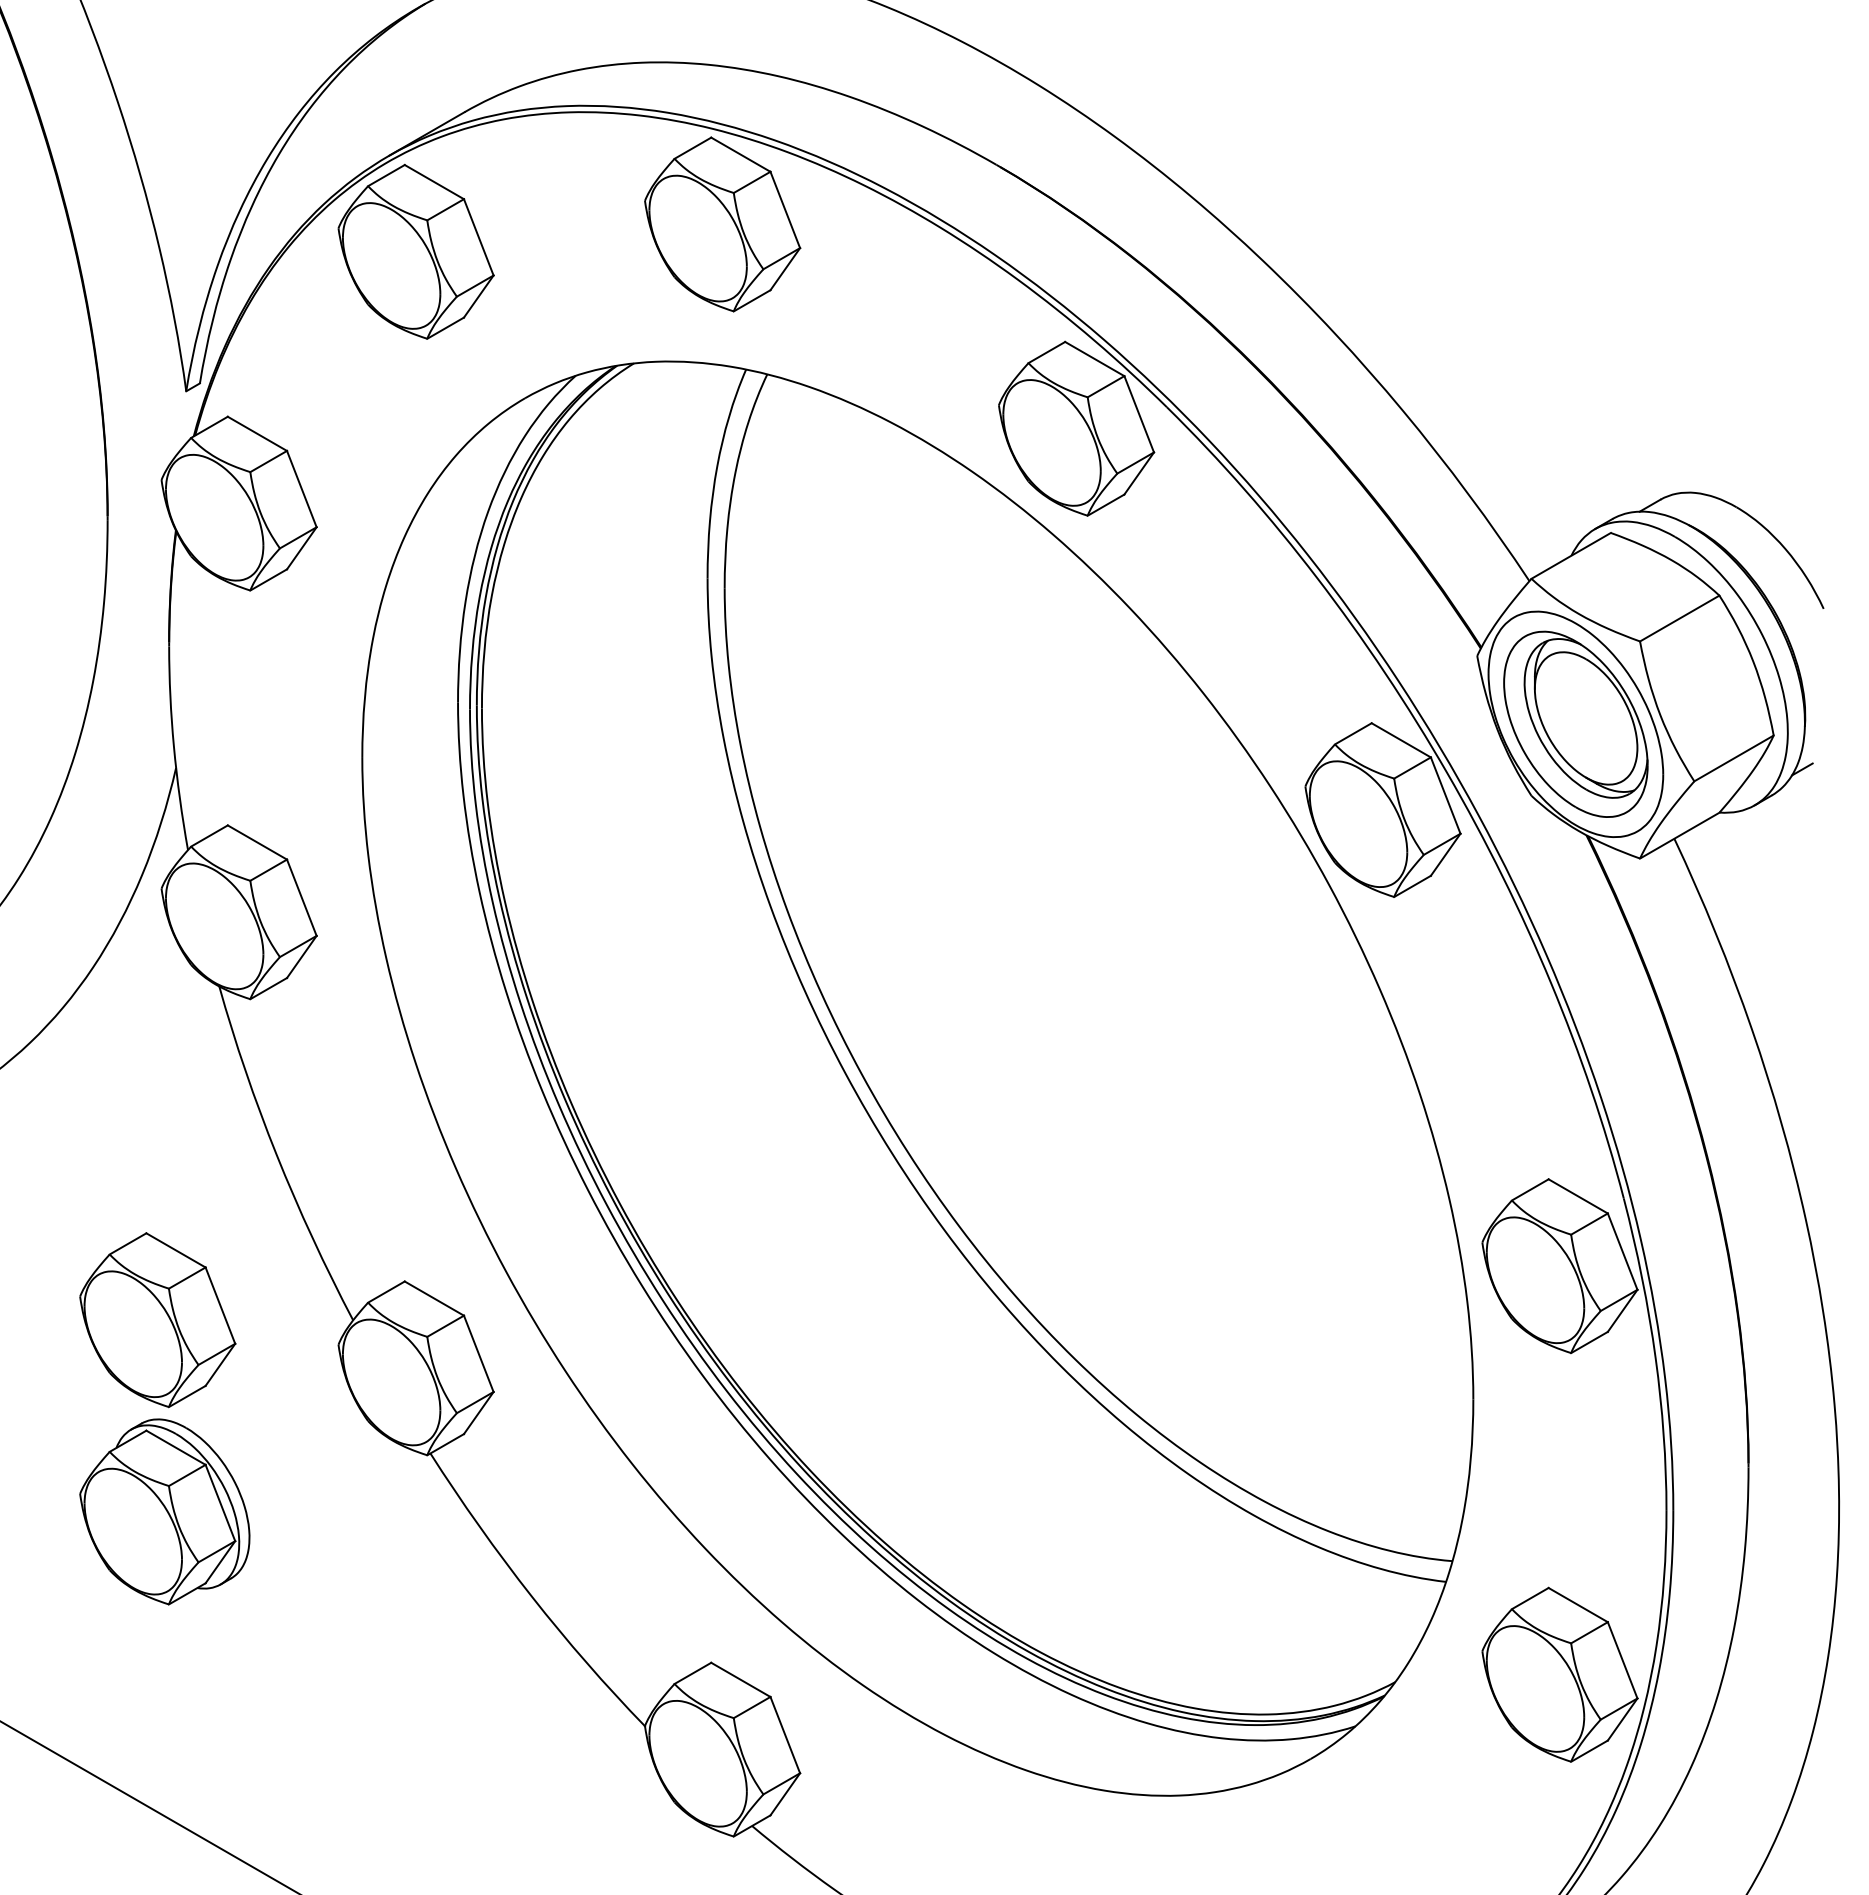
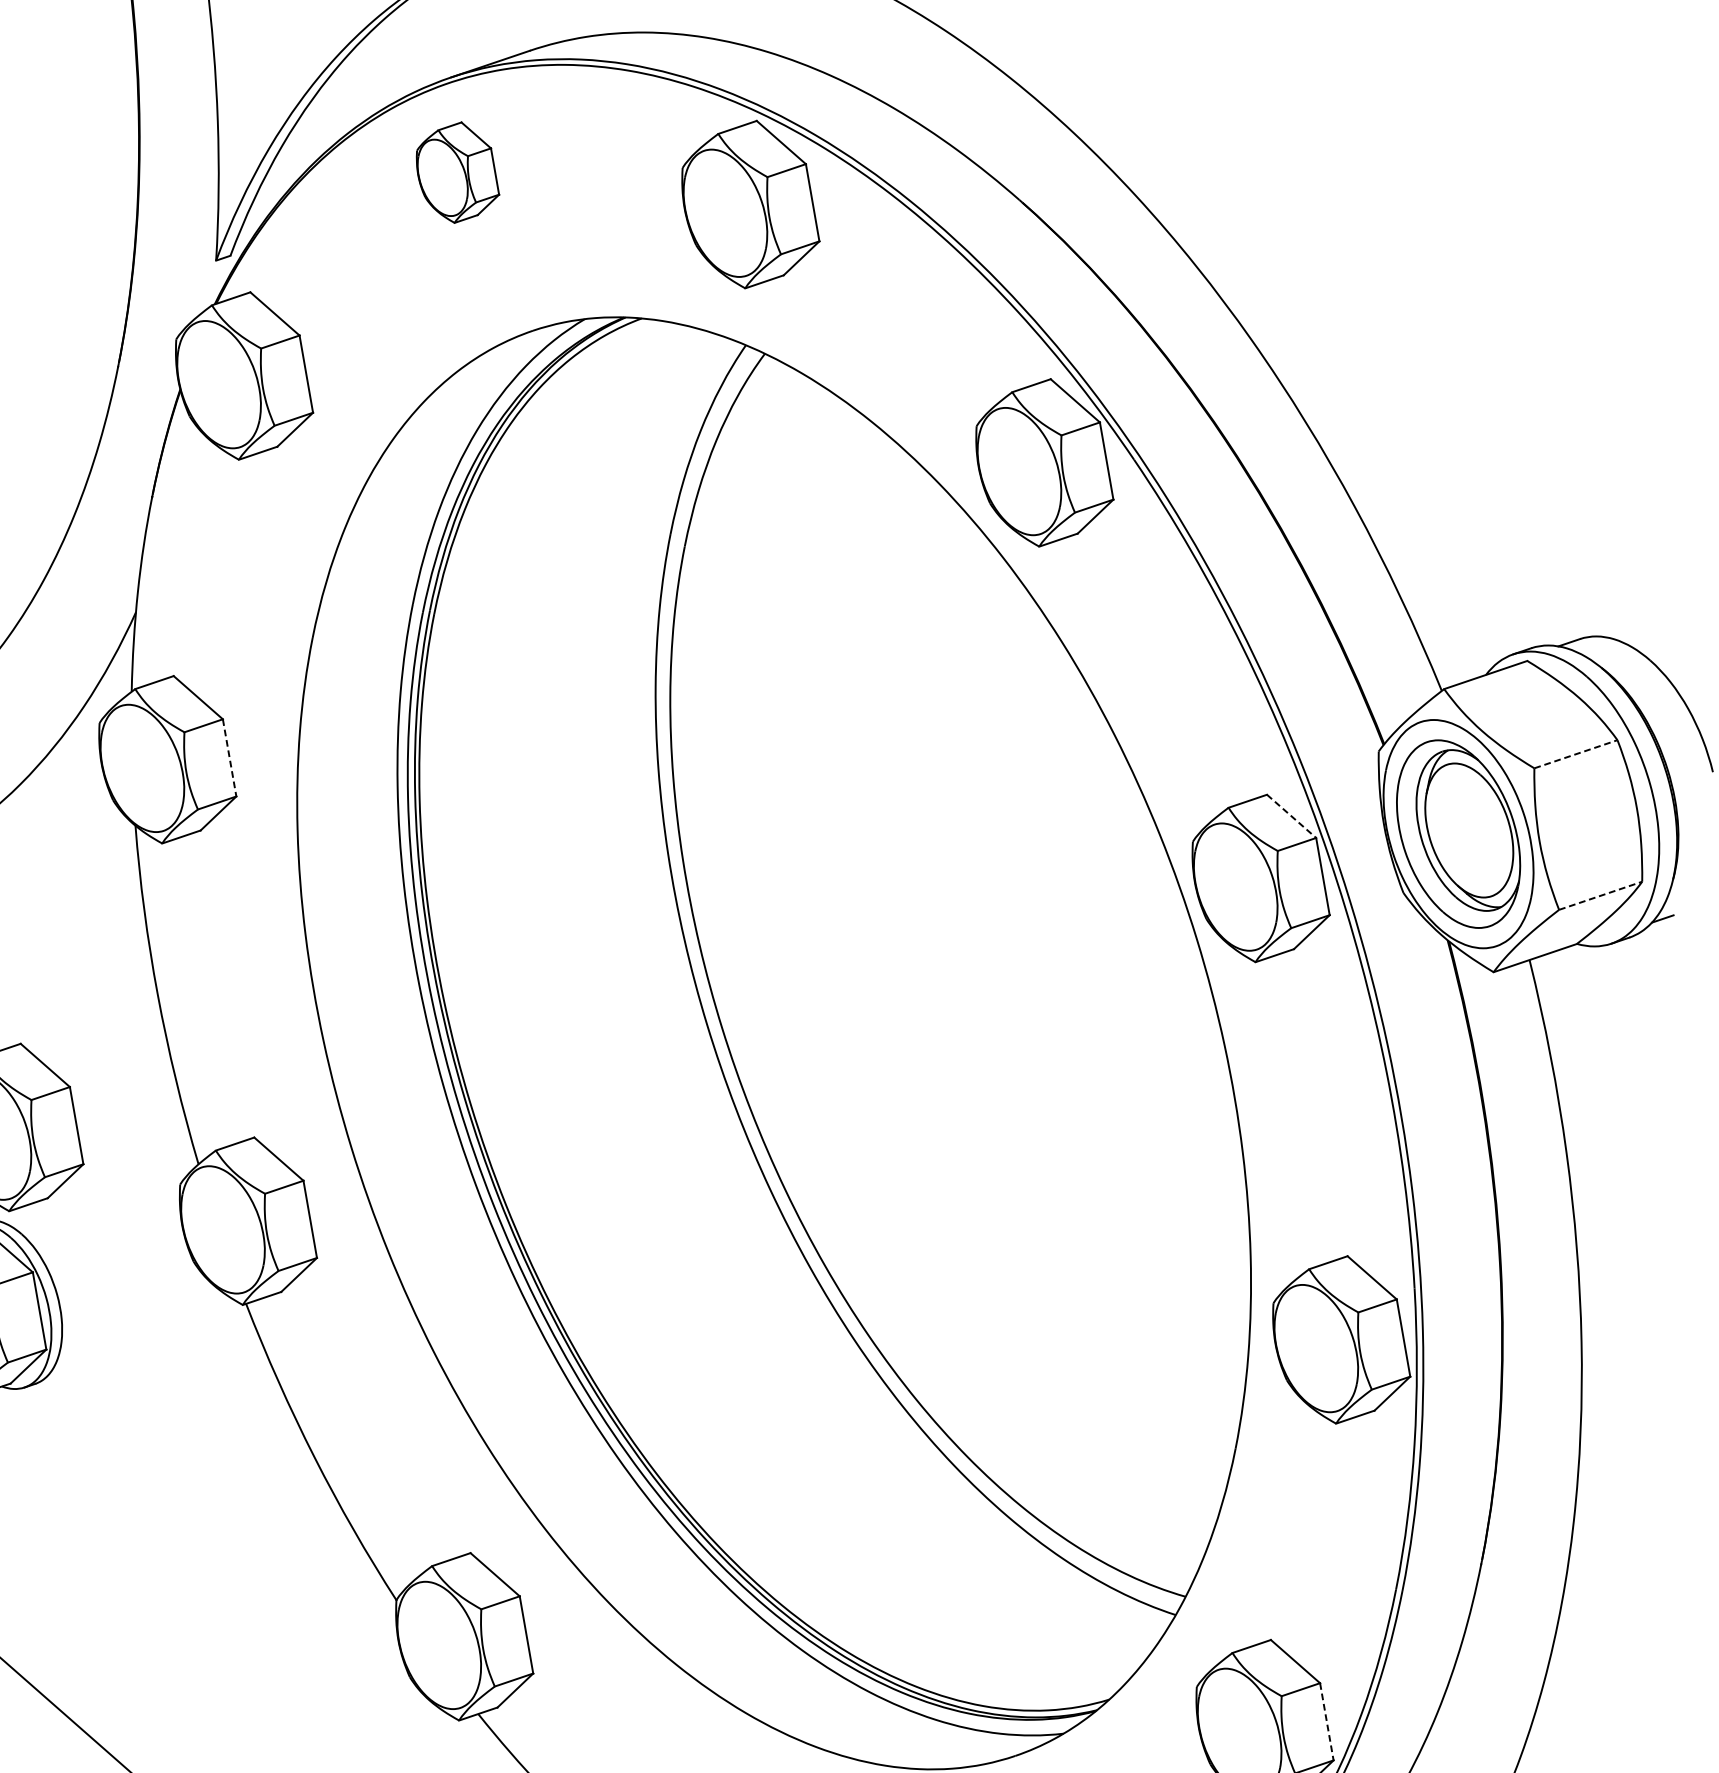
part: (415, 251) -> (457, 172), size x0.6
line: (1679, 618) -> (1575, 754), solid -> dashed
line: (1401, 740) -> (1291, 816), solid -> dashed
line: (1734, 758) -> (1601, 895), solid -> dashed
line: (301, 897) -> (229, 757), solid -> dashed
line: (1622, 1660) -> (1326, 1721), solid -> dashed

